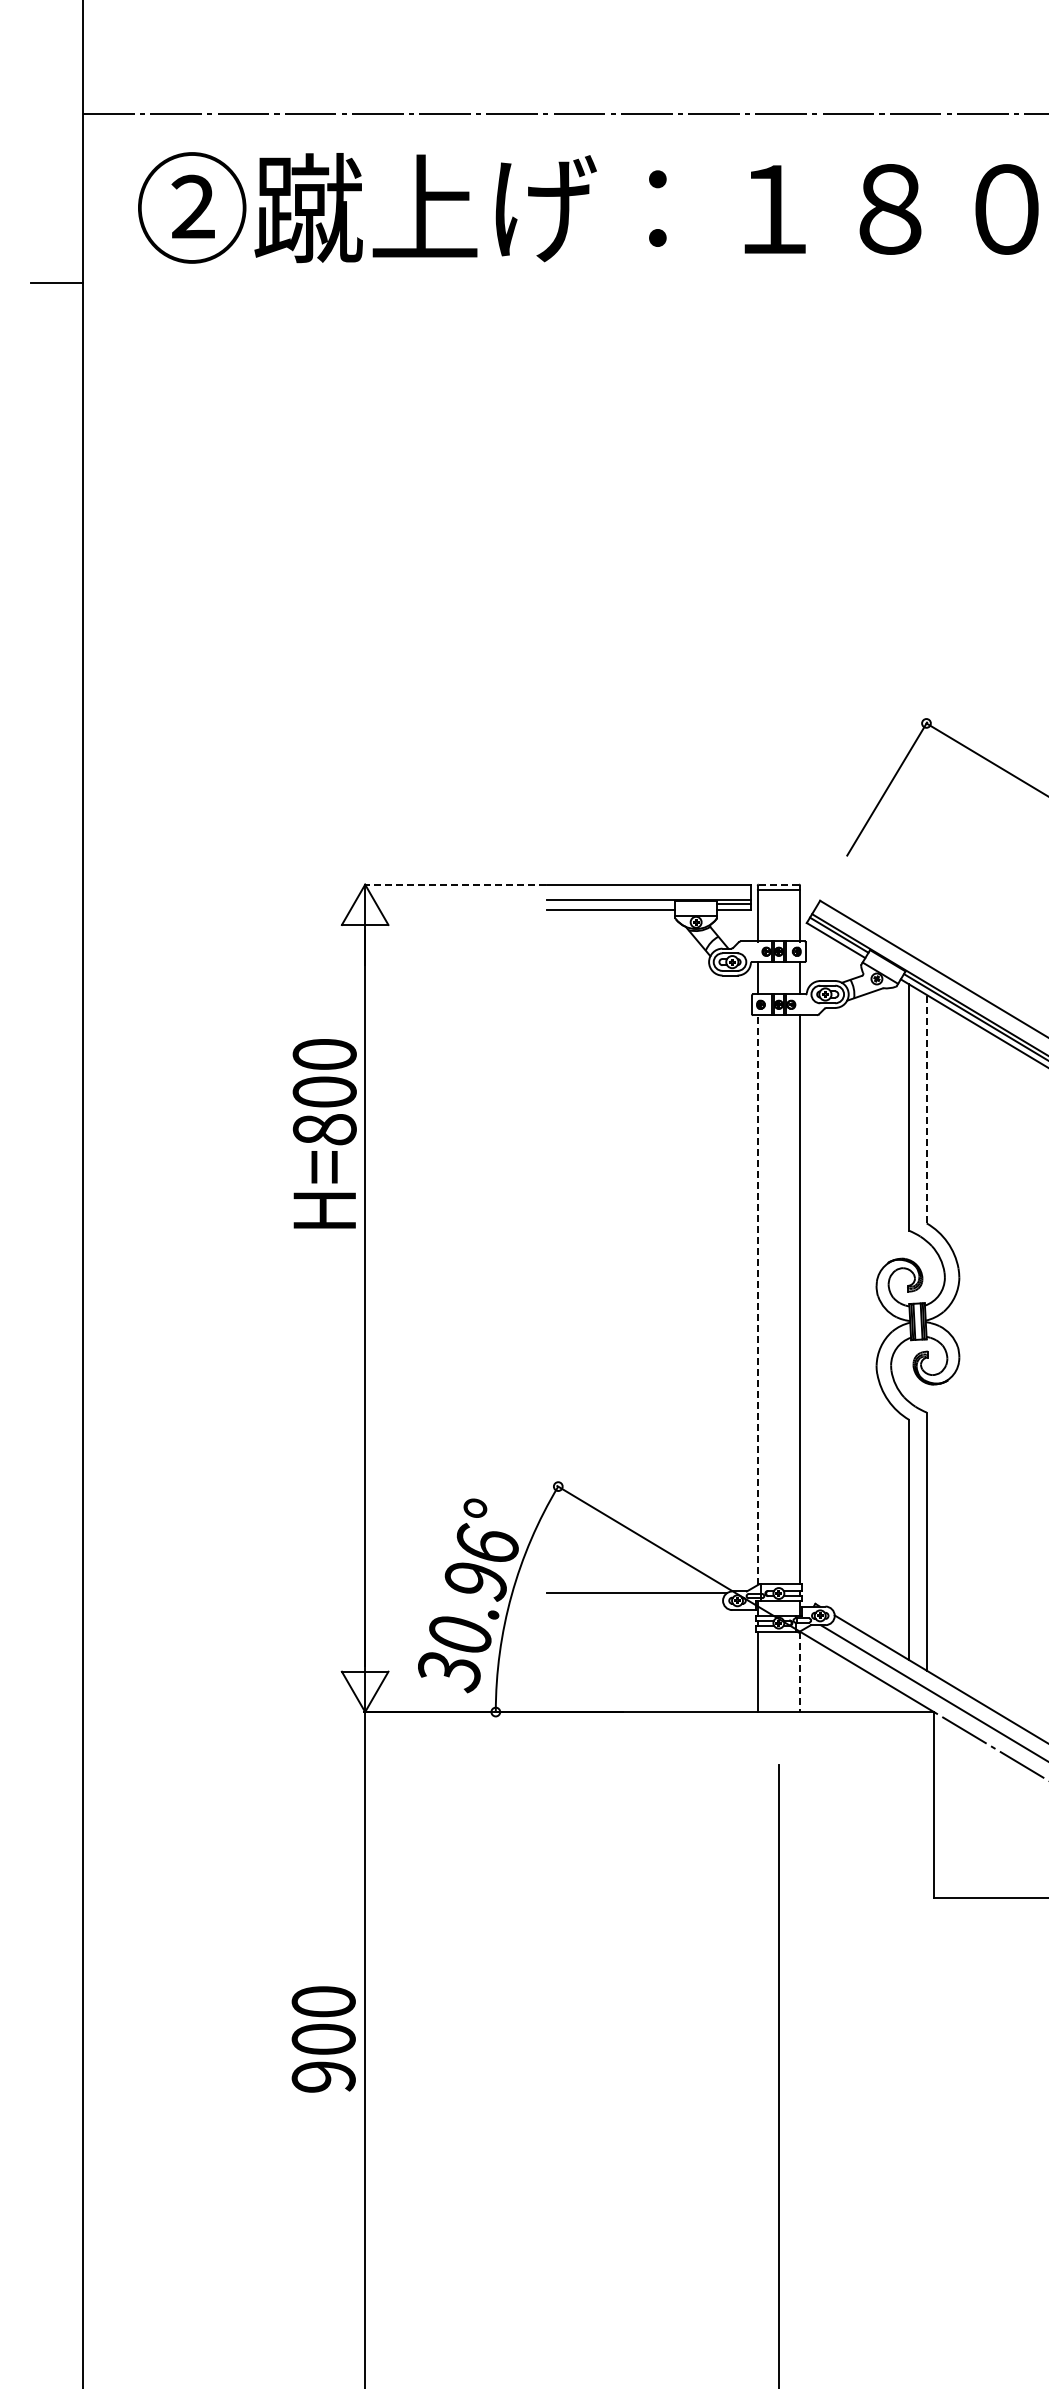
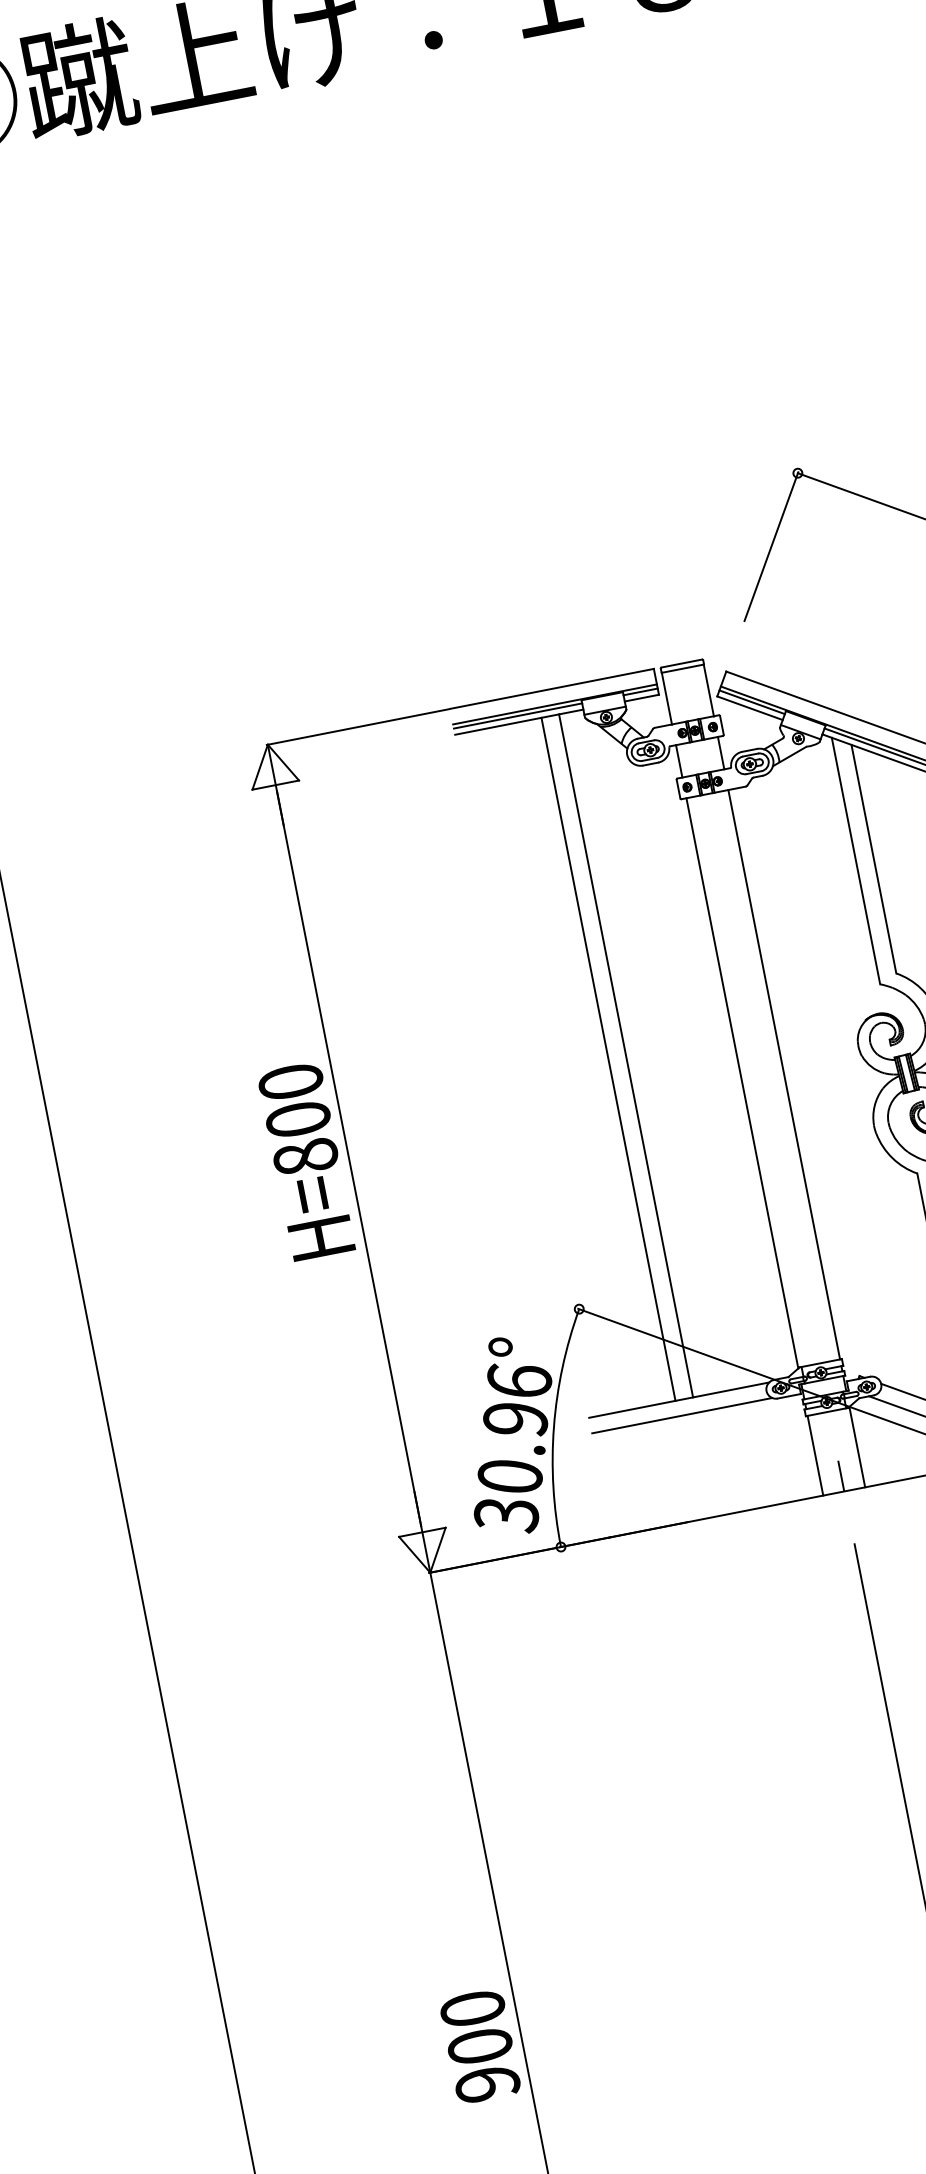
line: (454, 884) -> (357, 727), dashed -> solid
line: (779, 884) -> (682, 663), dashed -> solid
line: (611, 904) -> (518, 716), added
line: (926, 1108) -> (873, 858), dashed -> solid
text: (324, 1133) -> (306, 1161), moved
line: (633, 1251) -> (608, 1059), added
line: (651, 1251) -> (626, 1055), added
line: (757, 1300) -> (742, 1083), dashed -> solid
line: (637, 1608) -> (682, 1415), added
line: (799, 1672) -> (857, 1447), dashed -> solid
line: (778, 1696) -> (840, 1475), added
text: (323, 2039) -> (479, 2046), moved

